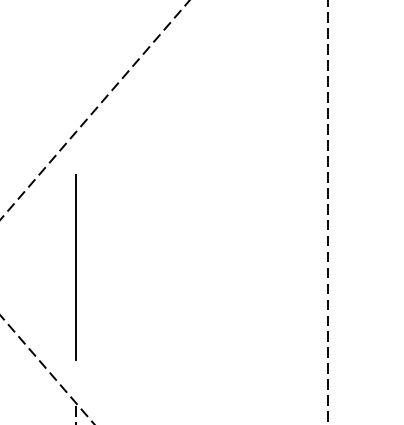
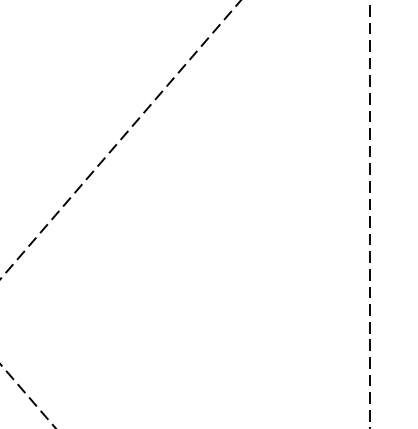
line: (76, 267) -> (93, 321), removed

